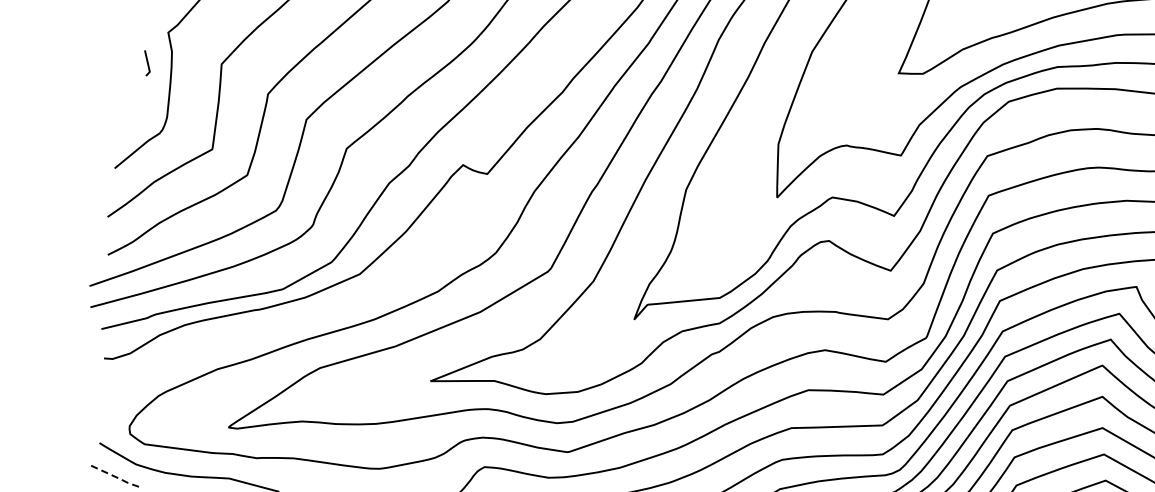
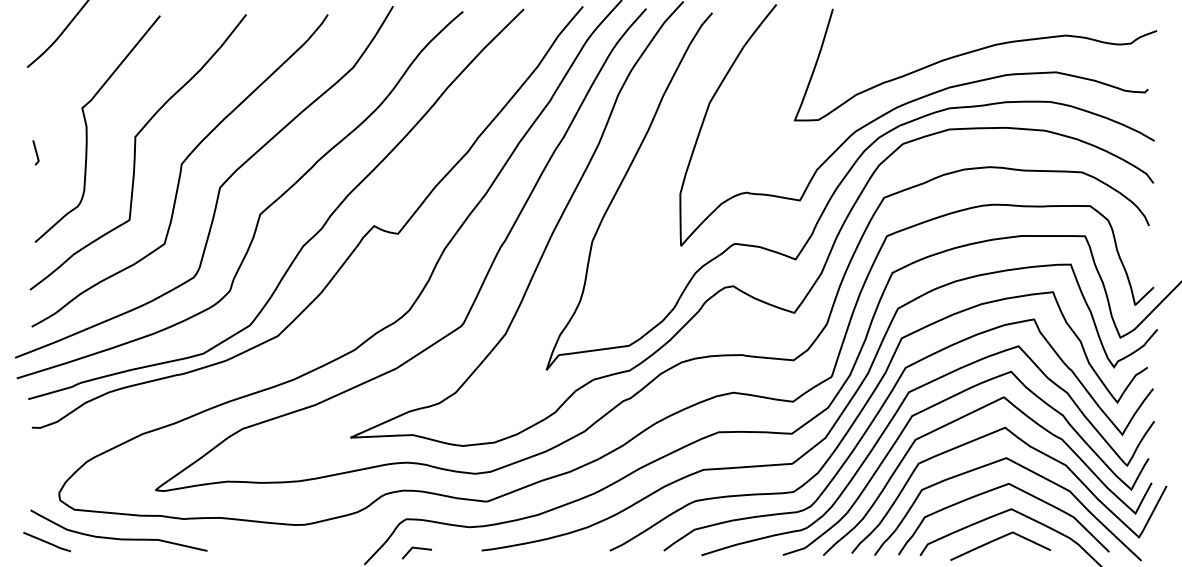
line: (146, 62) -> (35, 152), moved
line: (116, 476) -> (48, 542), dashed -> solid

